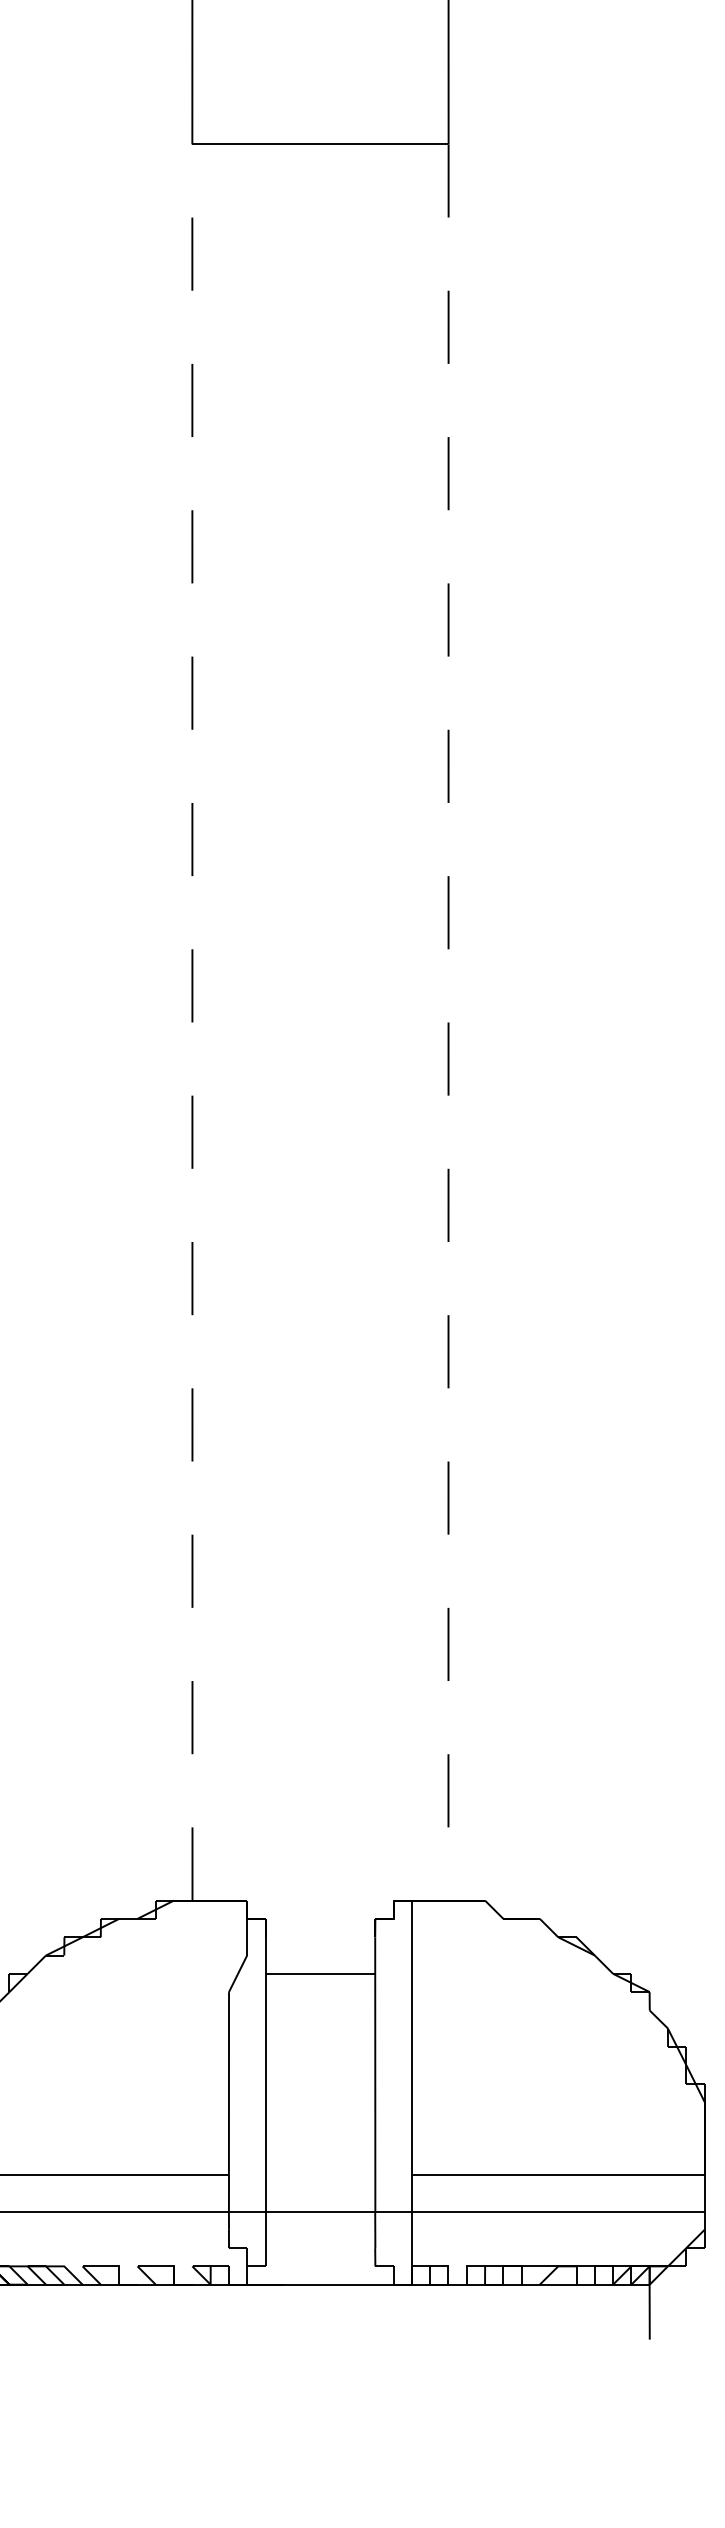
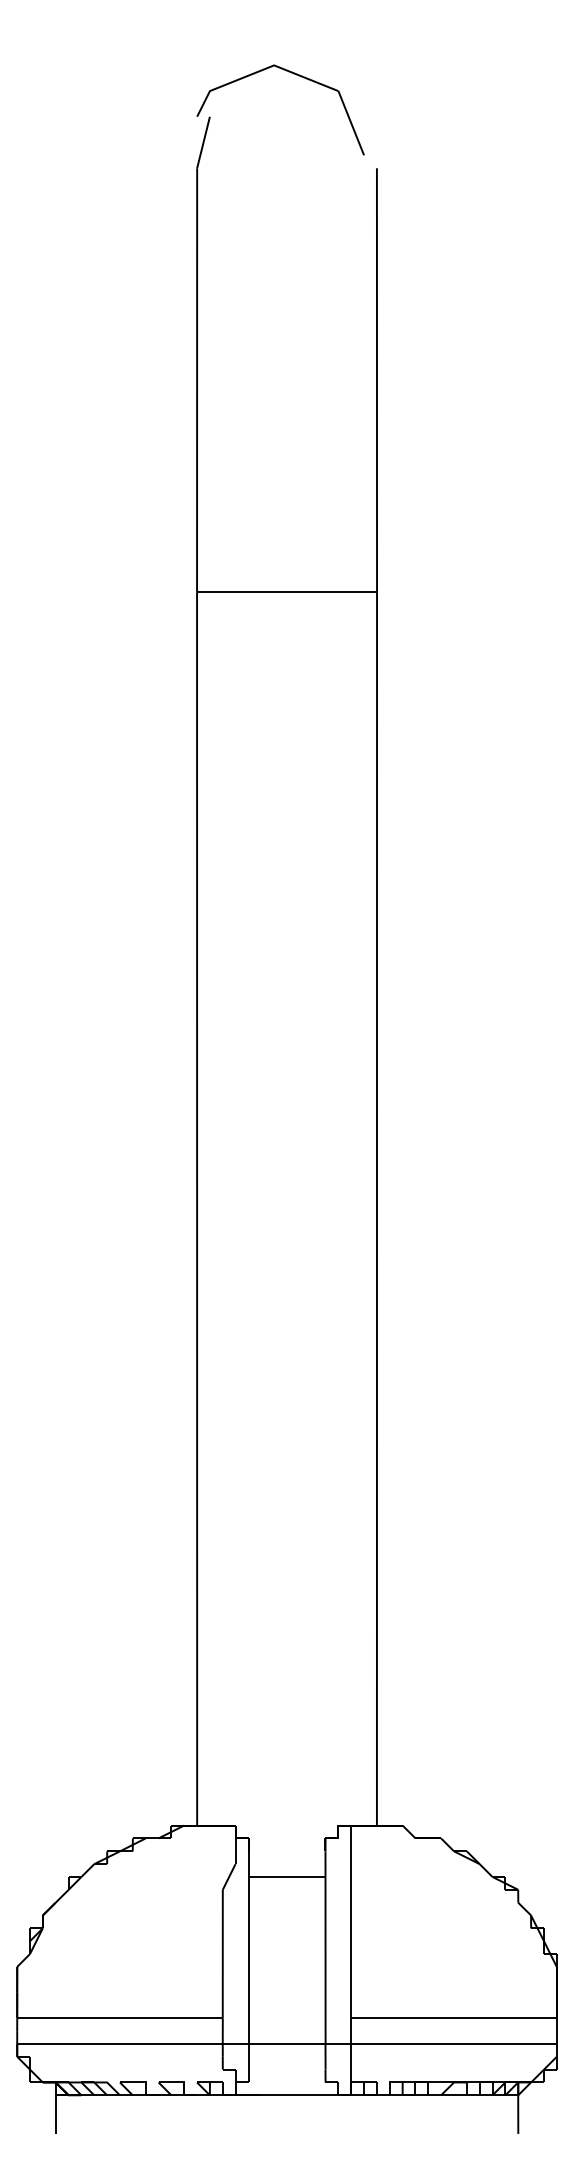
line: (192, 1021) -> (197, 1208), dashed -> solid
line: (447, 1021) -> (376, 1208), dashed -> solid

